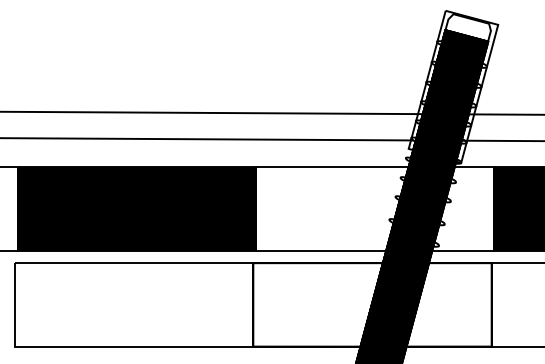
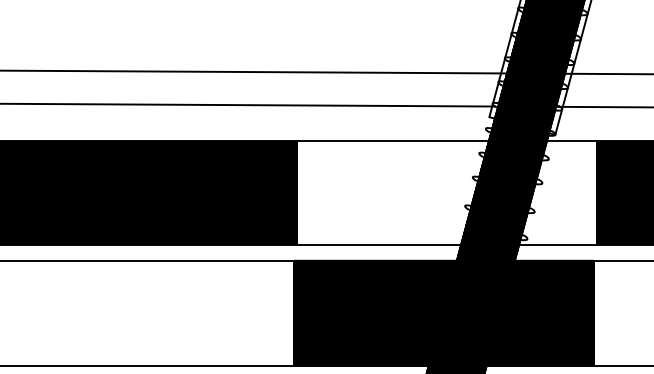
fill: (317, 304) -> (374, 312), added
fill: (448, 304) -> (539, 312), added

